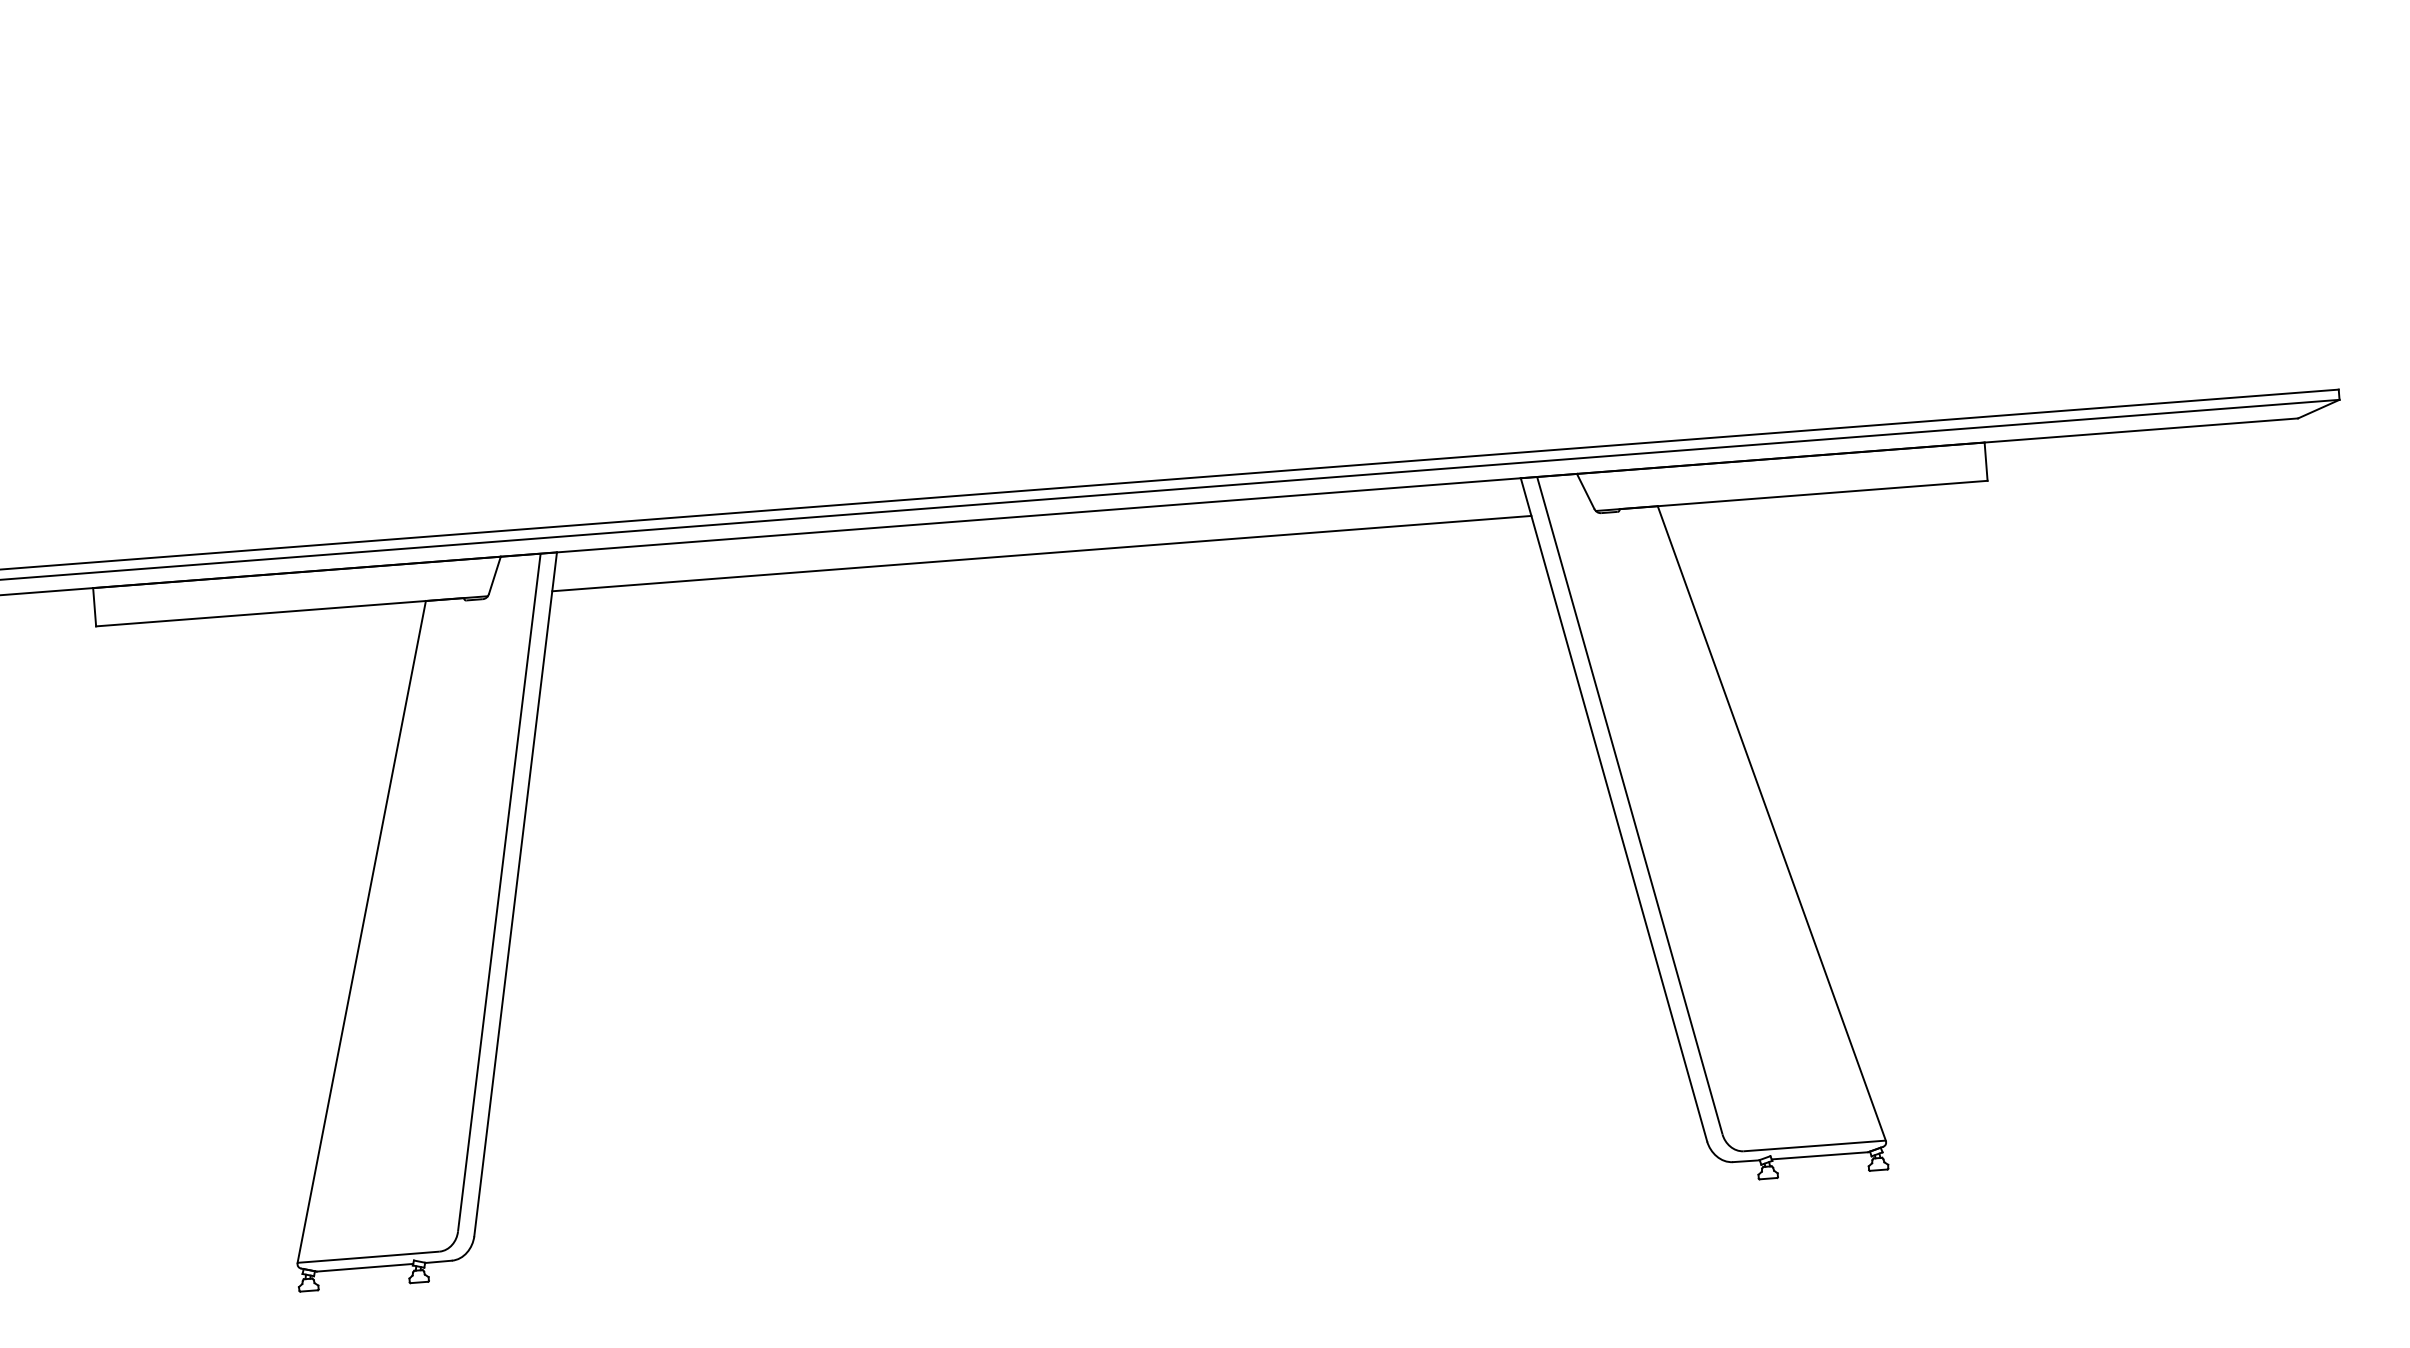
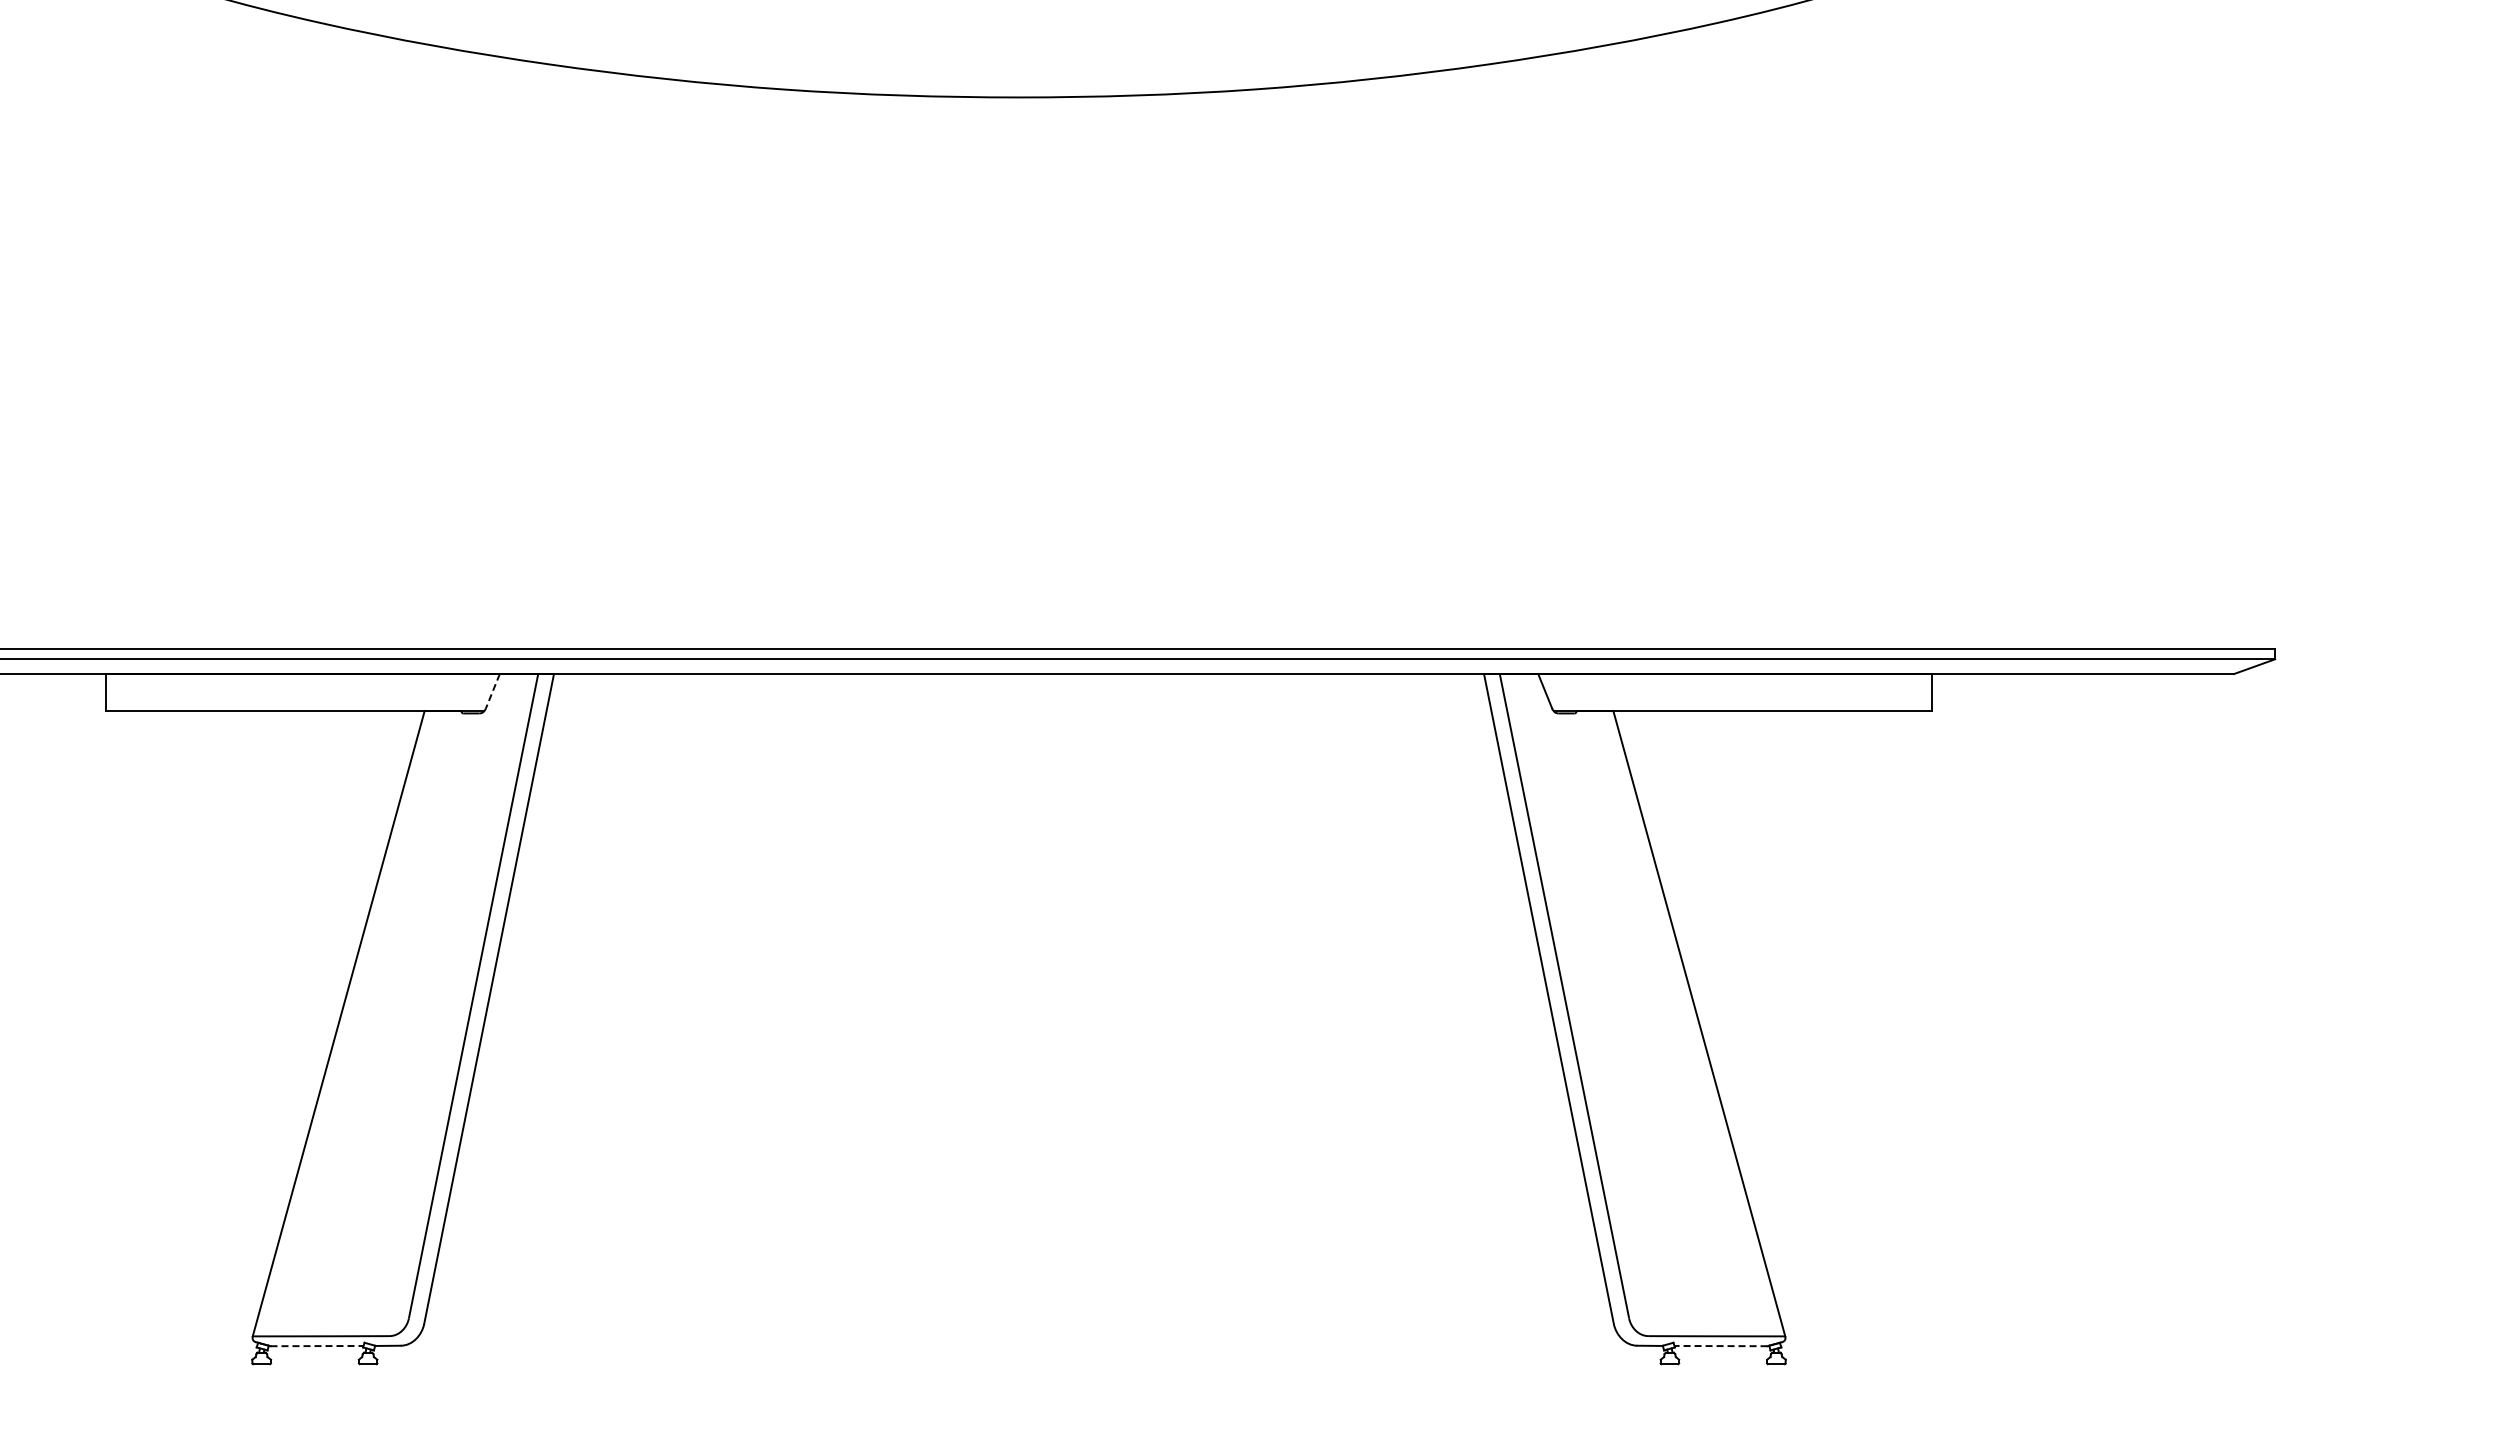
line: (1041, 554) -> (1018, 711), removed
line: (494, 575) -> (492, 691), solid -> dashed
line: (1820, 1156) -> (1721, 1346), solid -> dashed
line: (365, 1268) -> (317, 1346), solid -> dashed

